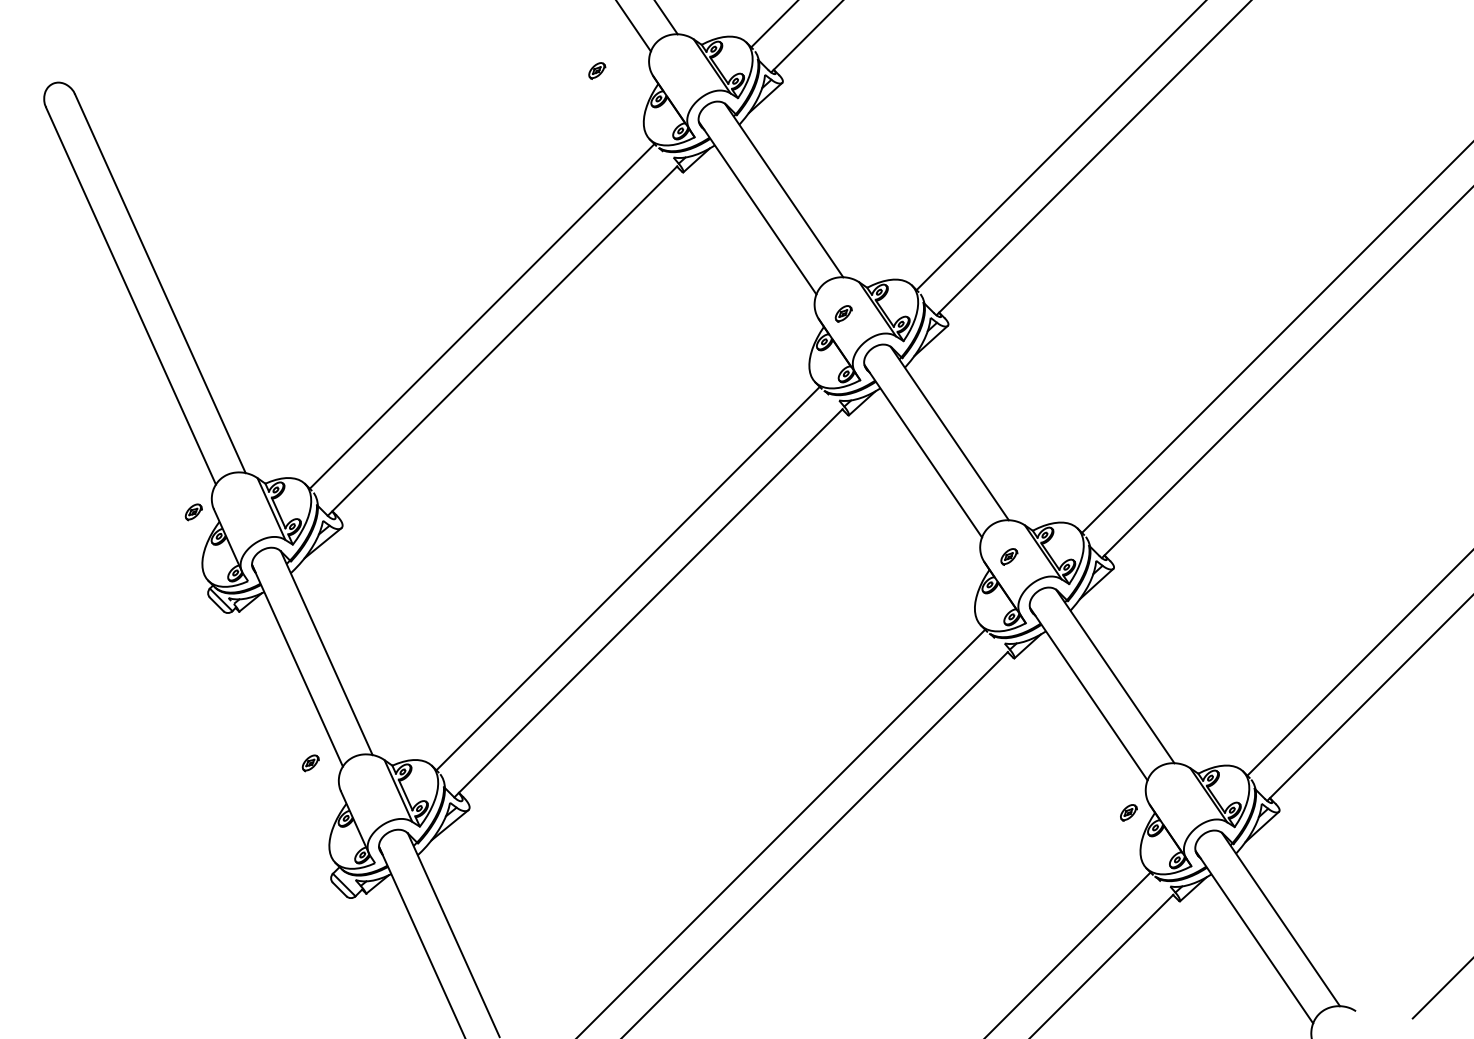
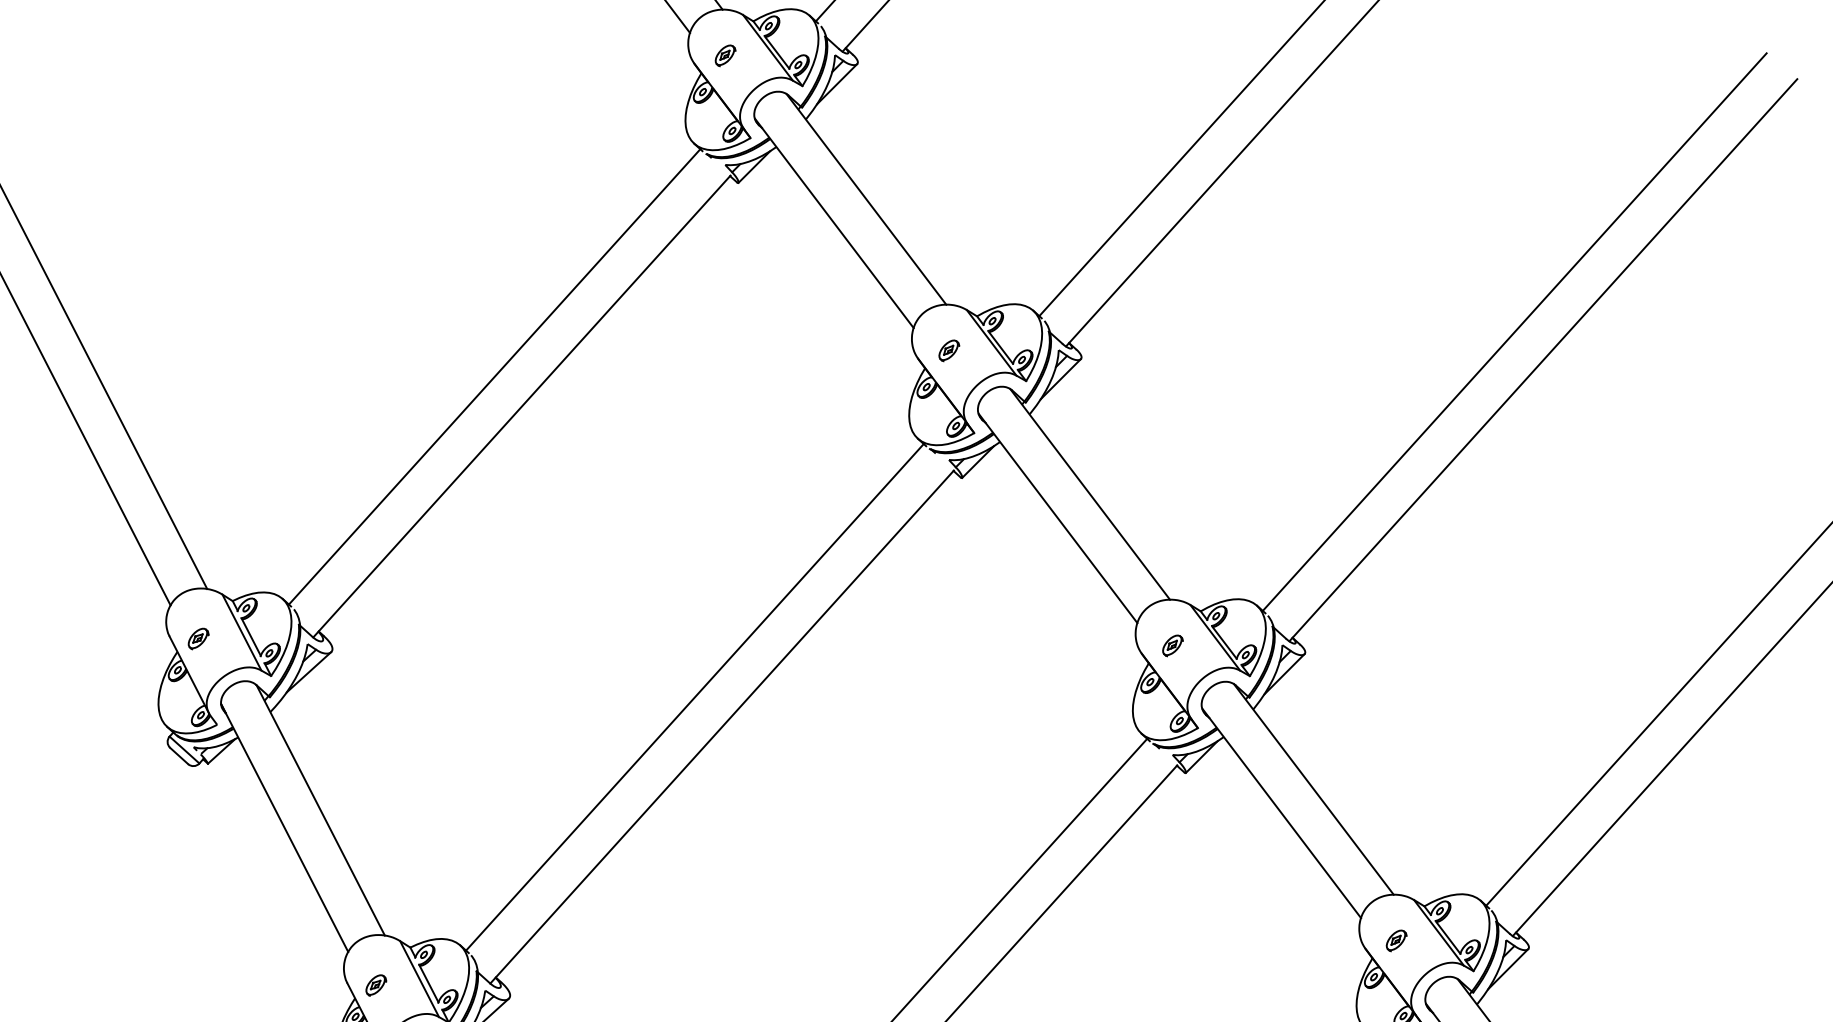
part: (597, 70) -> (725, 55), moved
part: (193, 512) -> (198, 639), moved
part: (310, 763) -> (375, 985), moved
part: (1128, 812) -> (1396, 940), moved

